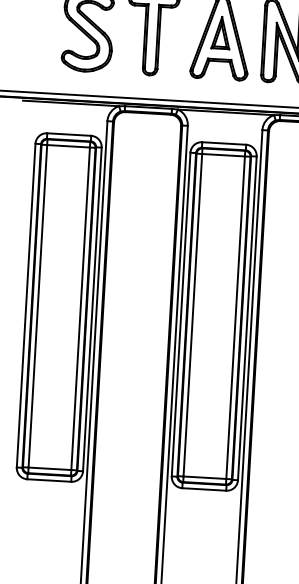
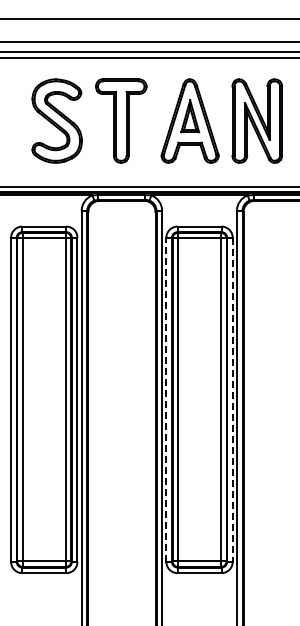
line: (181, 314) -> (166, 399), solid -> dashed
line: (247, 319) -> (232, 400), solid -> dashed

